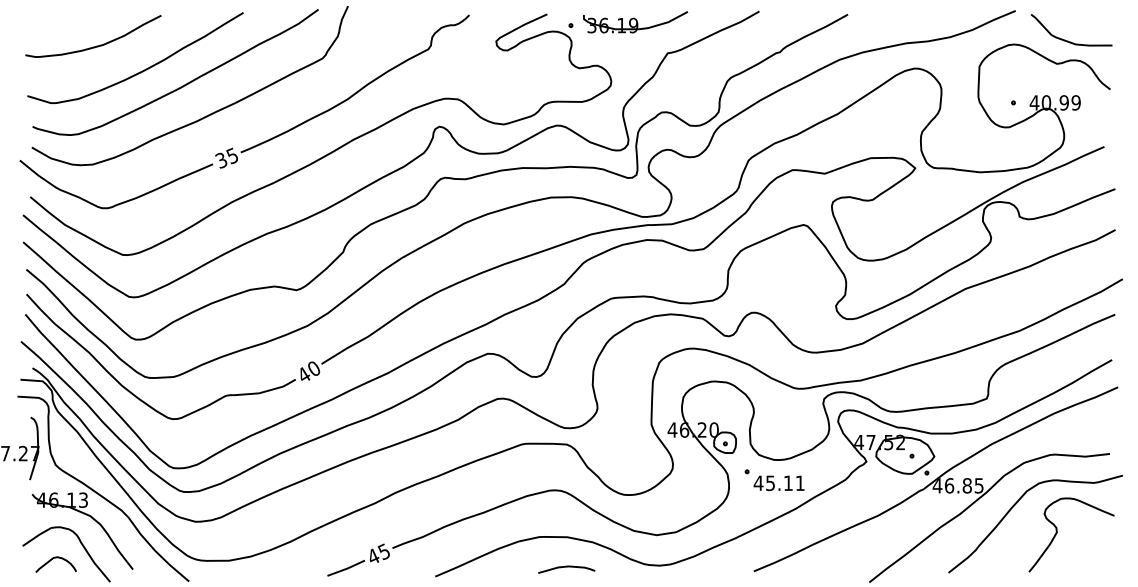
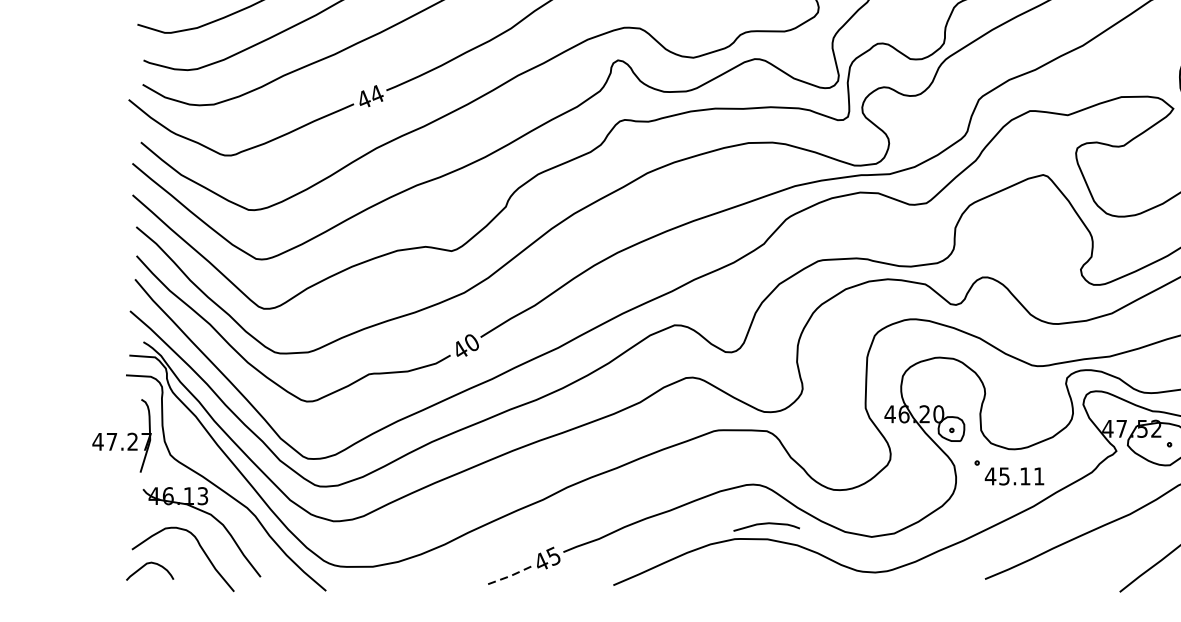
text: (226, 157) -> (369, 96), 35 -> 44
curve: (53, 559) -> (146, 565), moved
curve: (566, 567) -> (766, 524), moved
line: (346, 568) -> (509, 575), solid -> dashed

